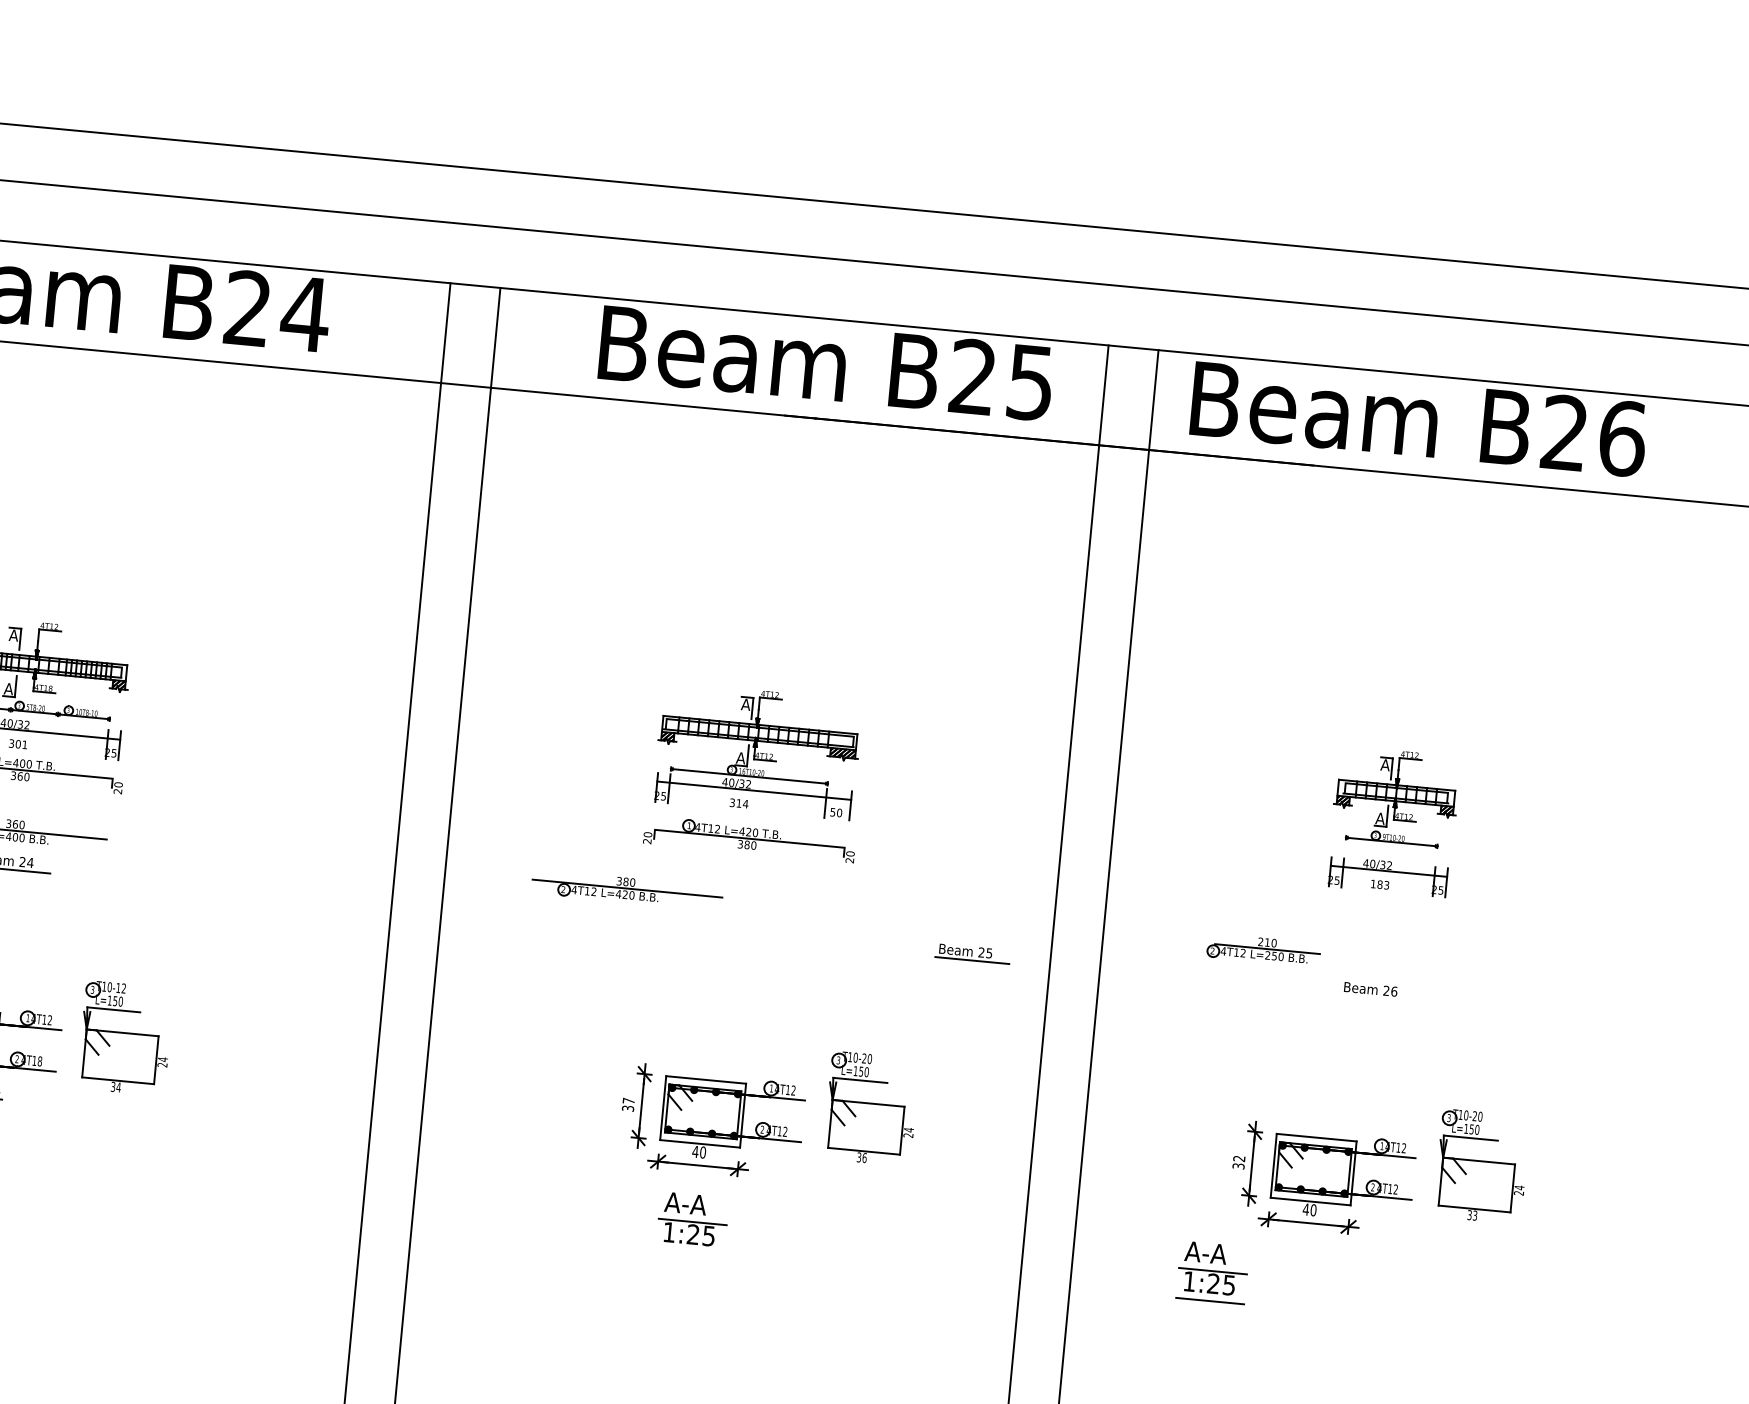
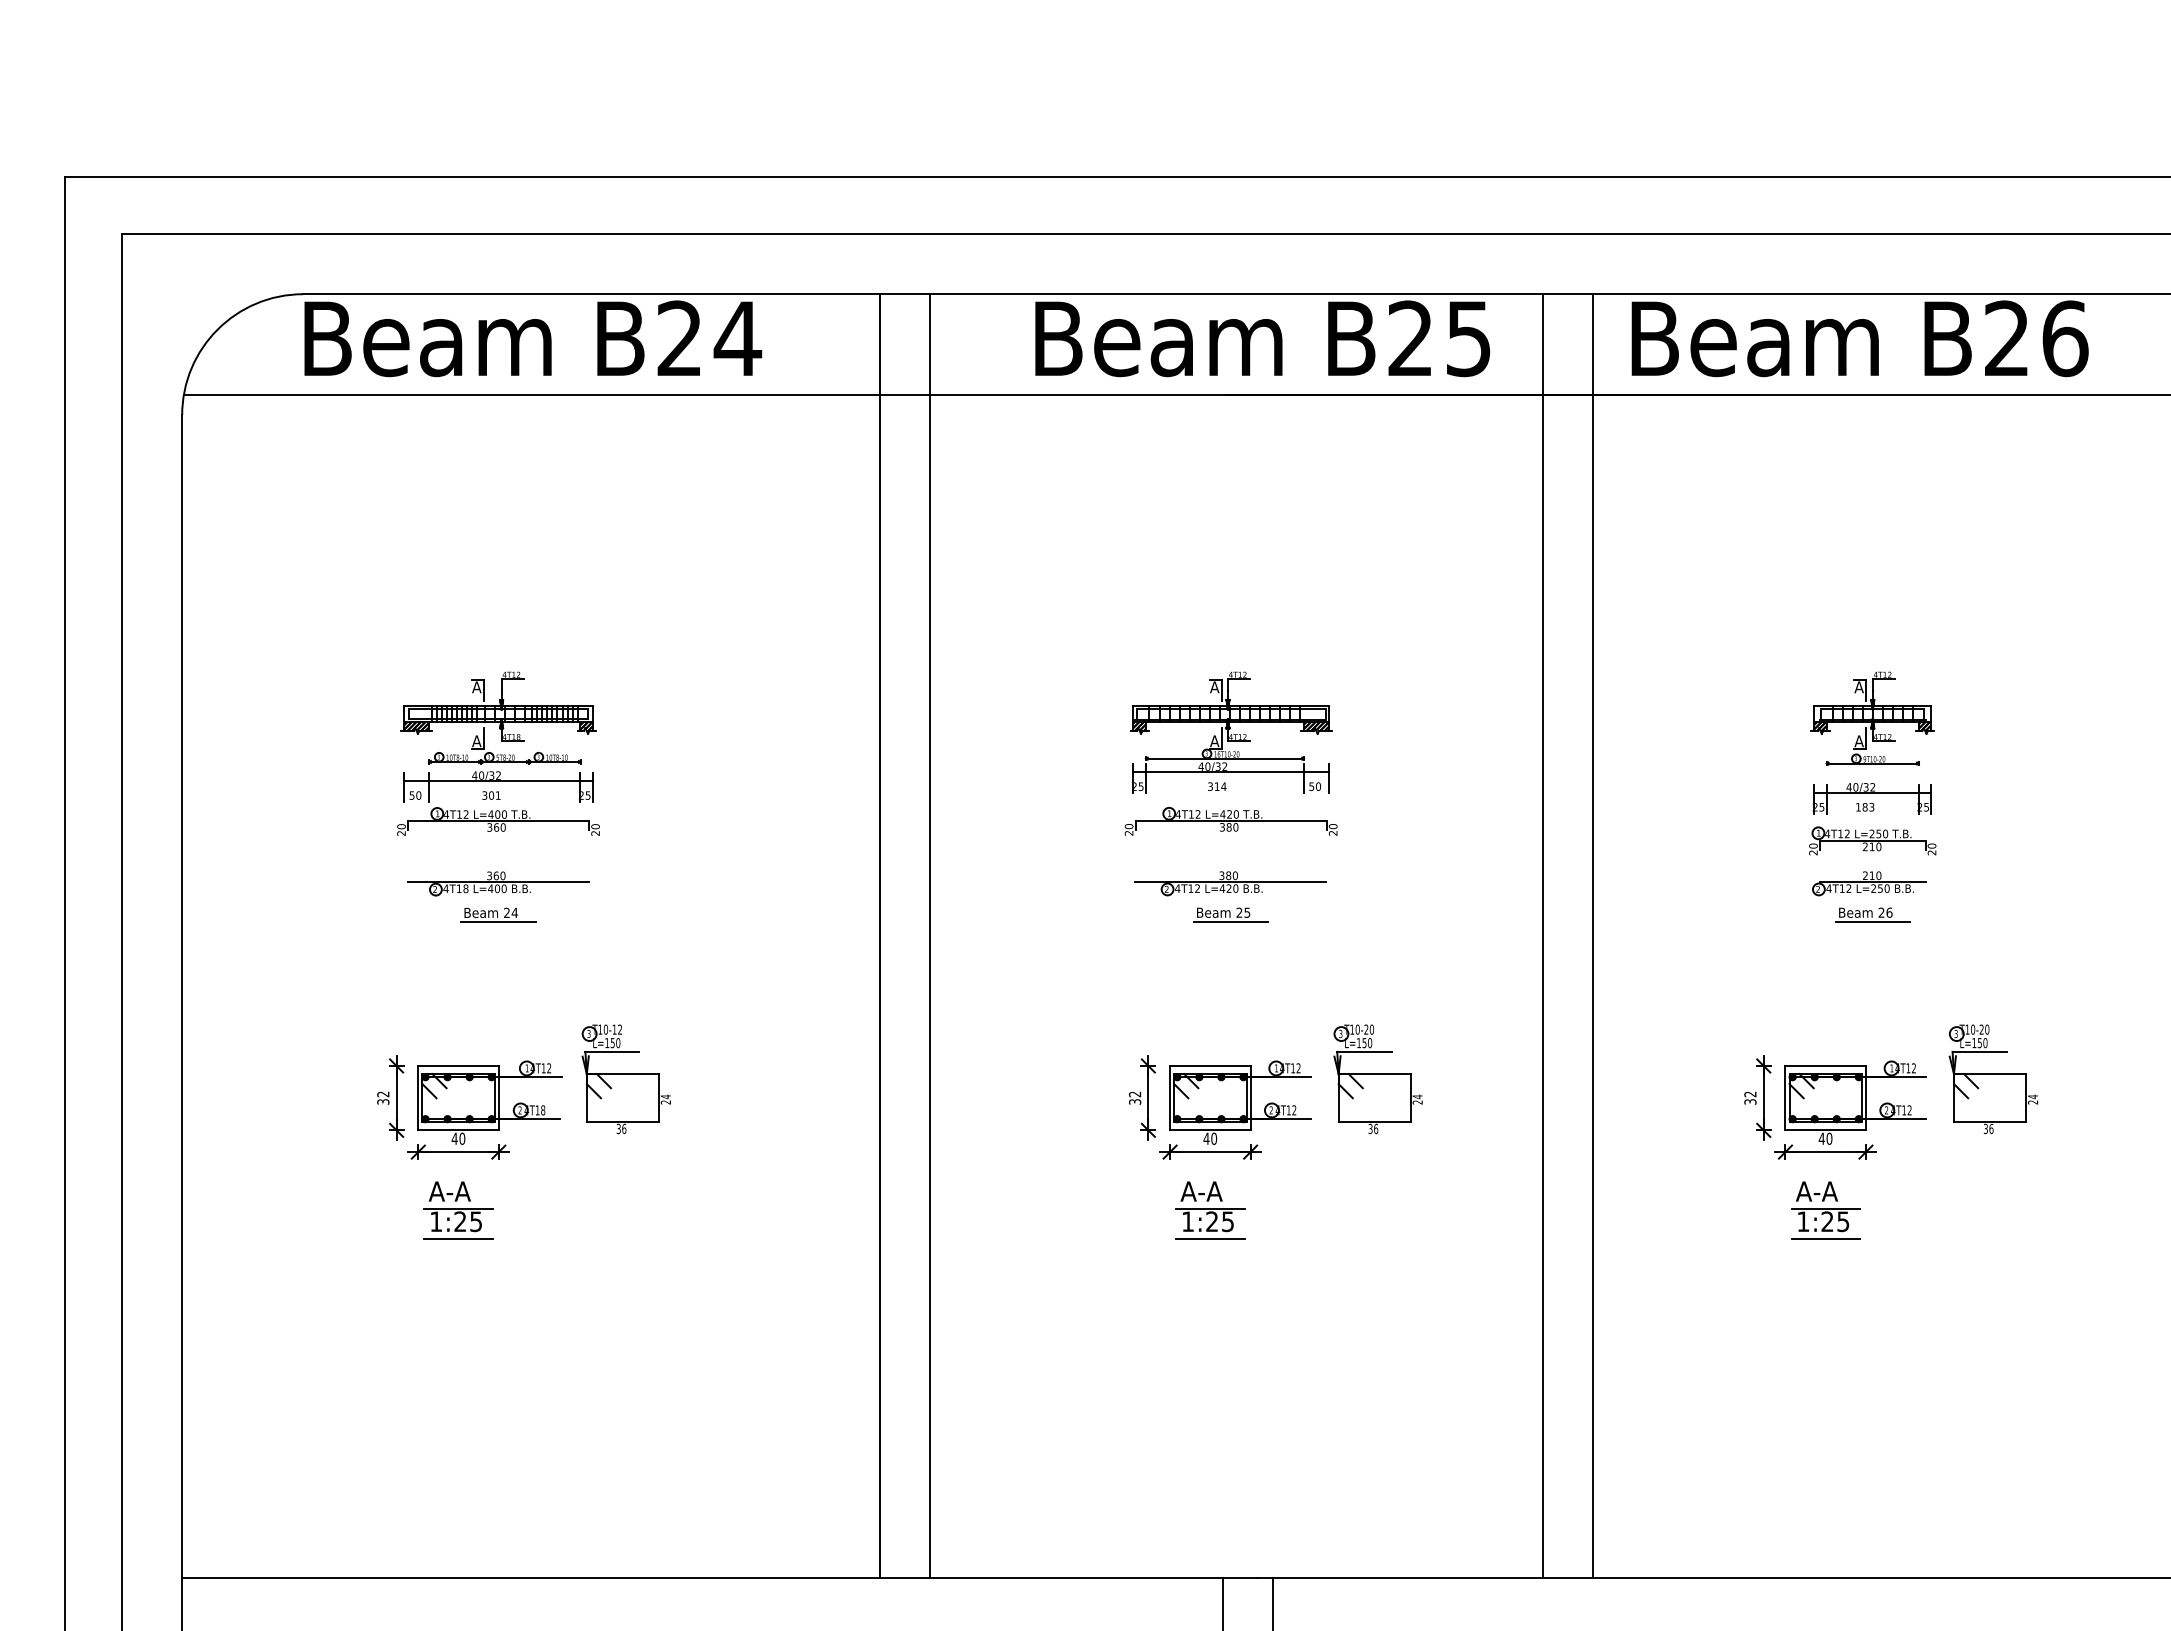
part: (627, 889) -> (1230, 883), moved
part: (1384, 918) -> (1872, 840), added
part: (1264, 950) -> (1869, 883), moved
part: (972, 953) -> (1230, 914), moved
line: (1376, 998) -> (1872, 921), added
text: (118, 1087) -> (624, 1128), 34 -> 36
text: (629, 1101) -> (1135, 1094), 37 -> 32
text: (1475, 1215) -> (1991, 1128), 33 -> 36
line: (689, 1252) -> (1210, 1239), added
part: (1212, 1272) -> (1825, 1210), moved

